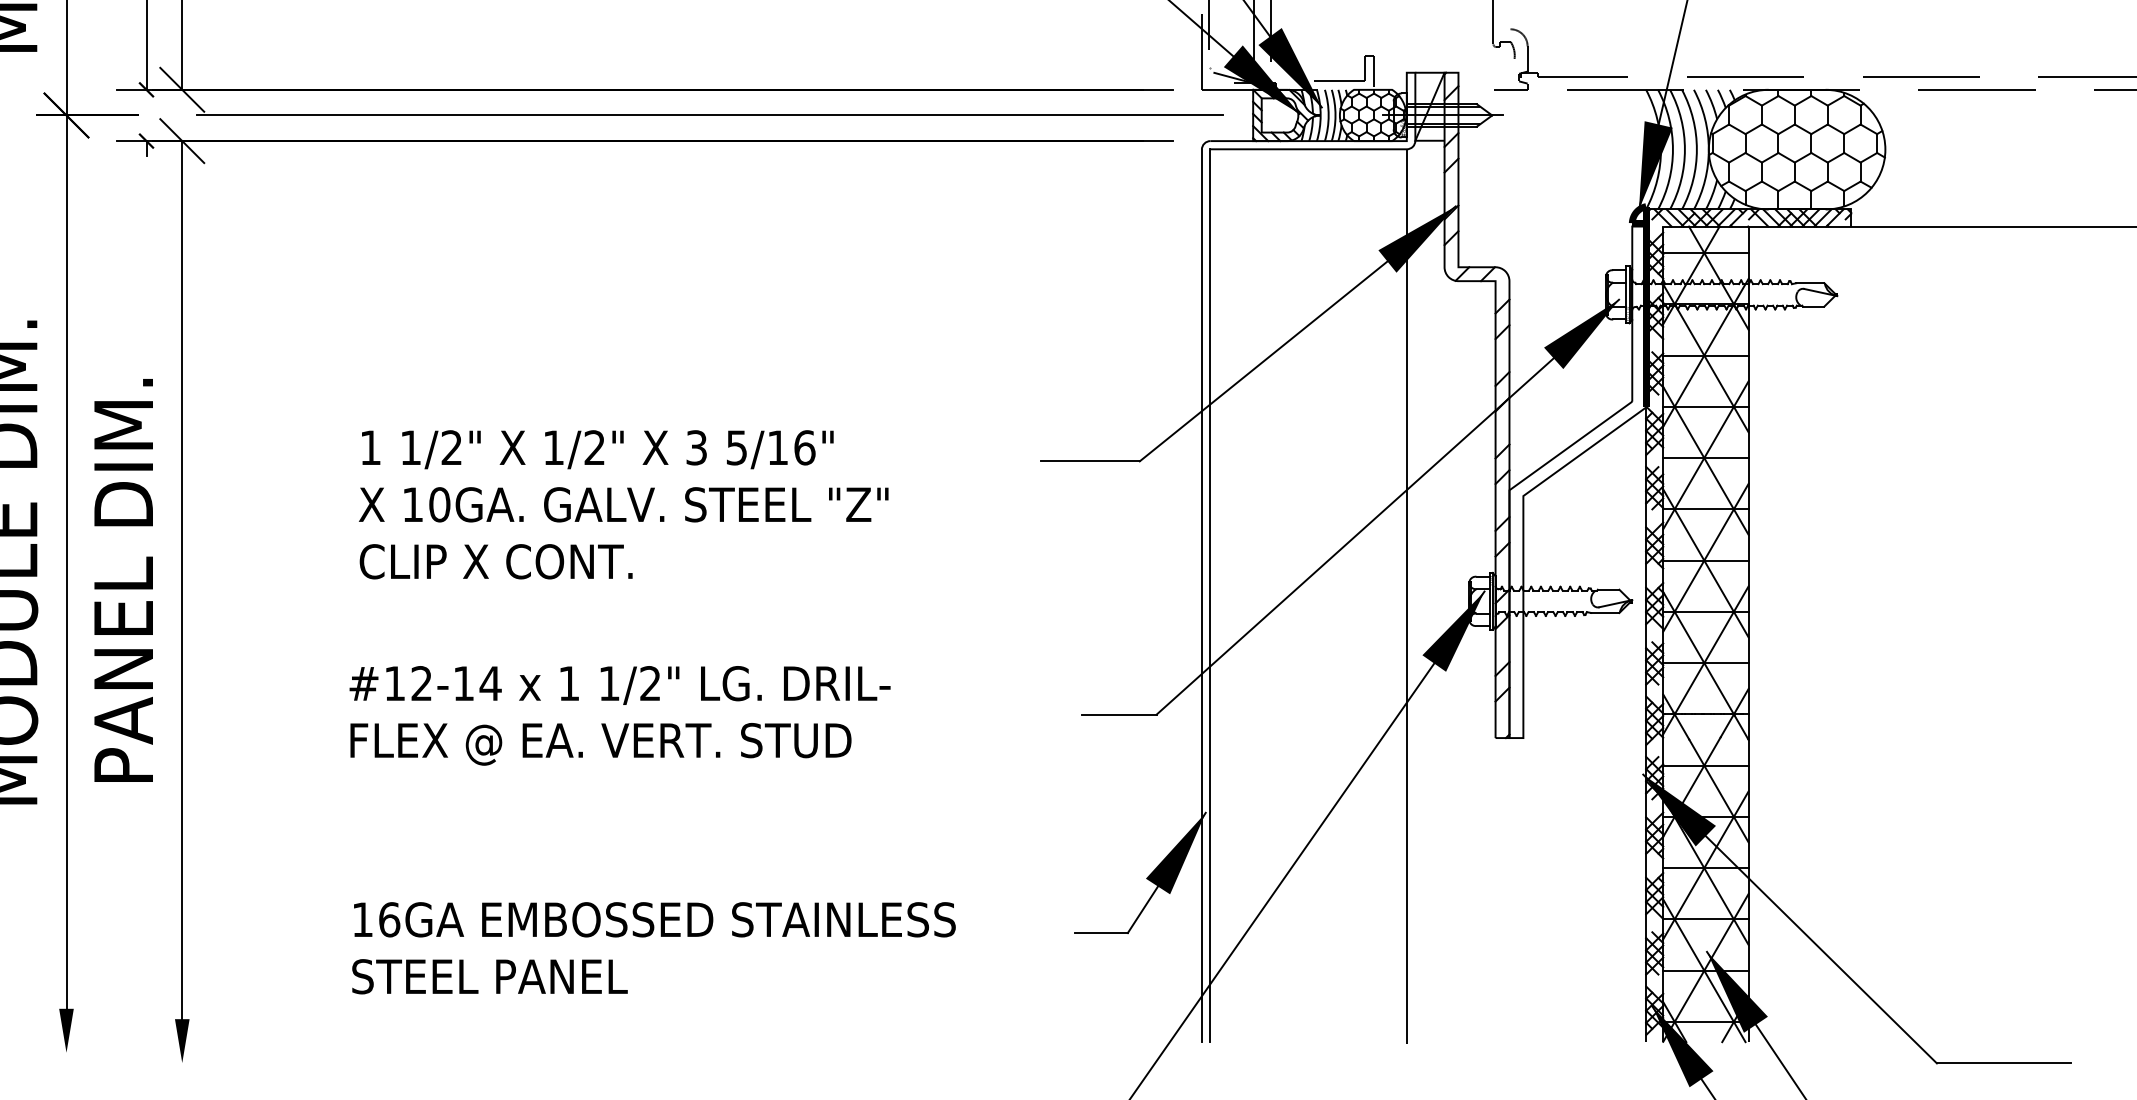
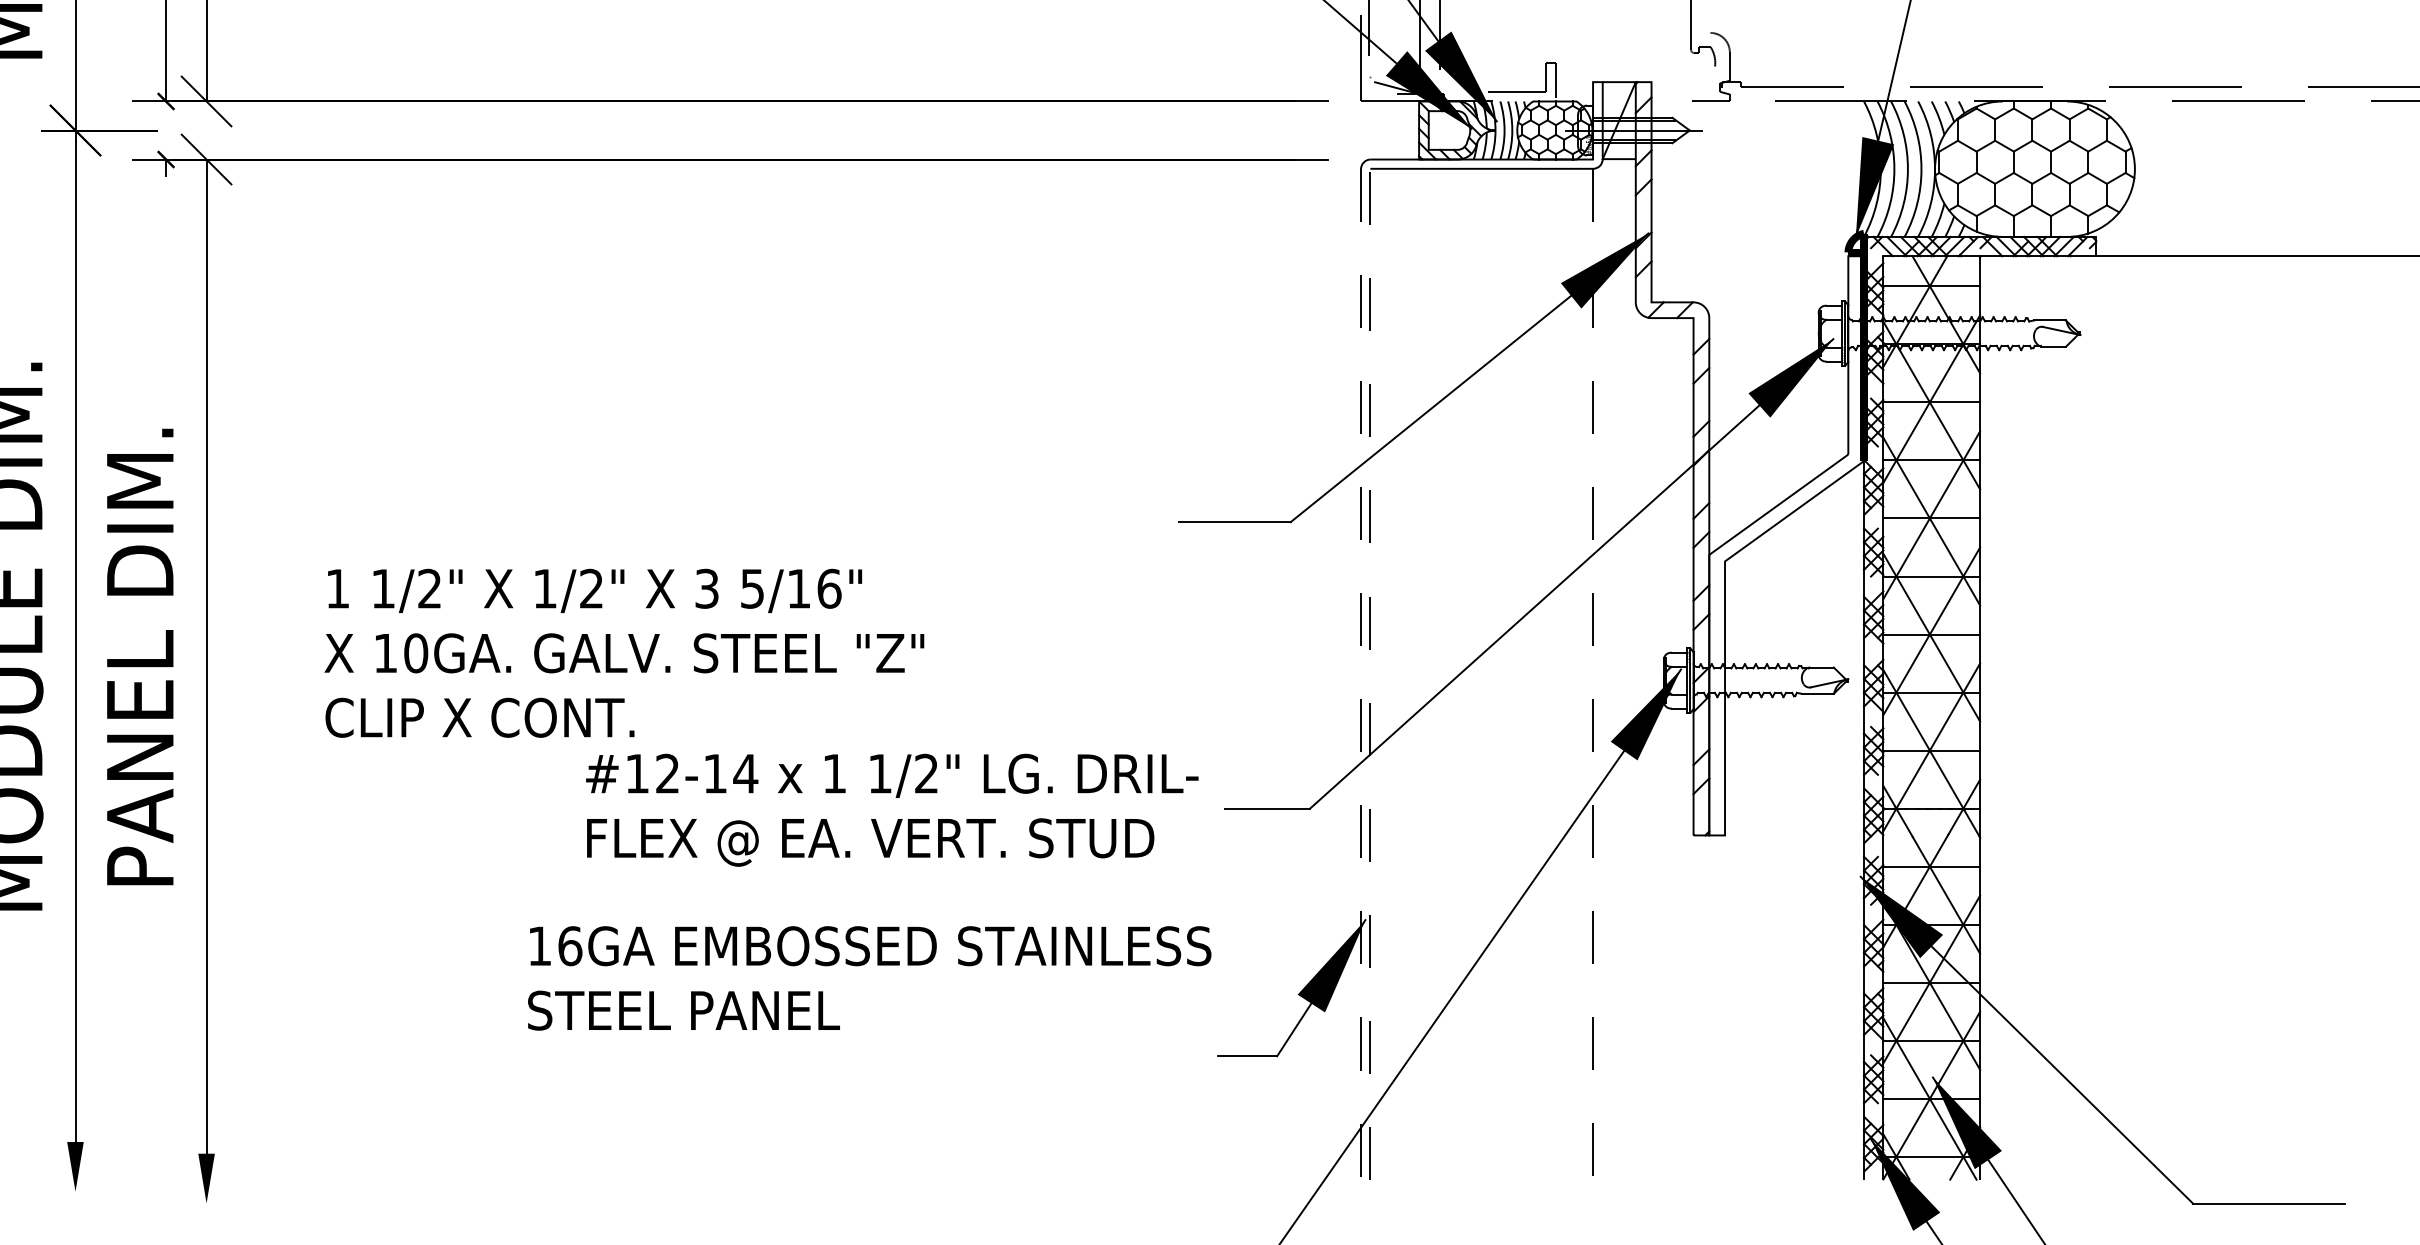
line: (709, 115) -> (803, 130), removed
text: (623, 504) -> (624, 652), moved
line: (1202, 595) -> (1361, 674), solid -> dashed
line: (1210, 595) -> (1370, 673), solid -> dashed
line: (1407, 596) -> (1593, 675), solid -> dashed
text: (620, 715) -> (892, 809), moved
text: (653, 948) -> (869, 978), moved

